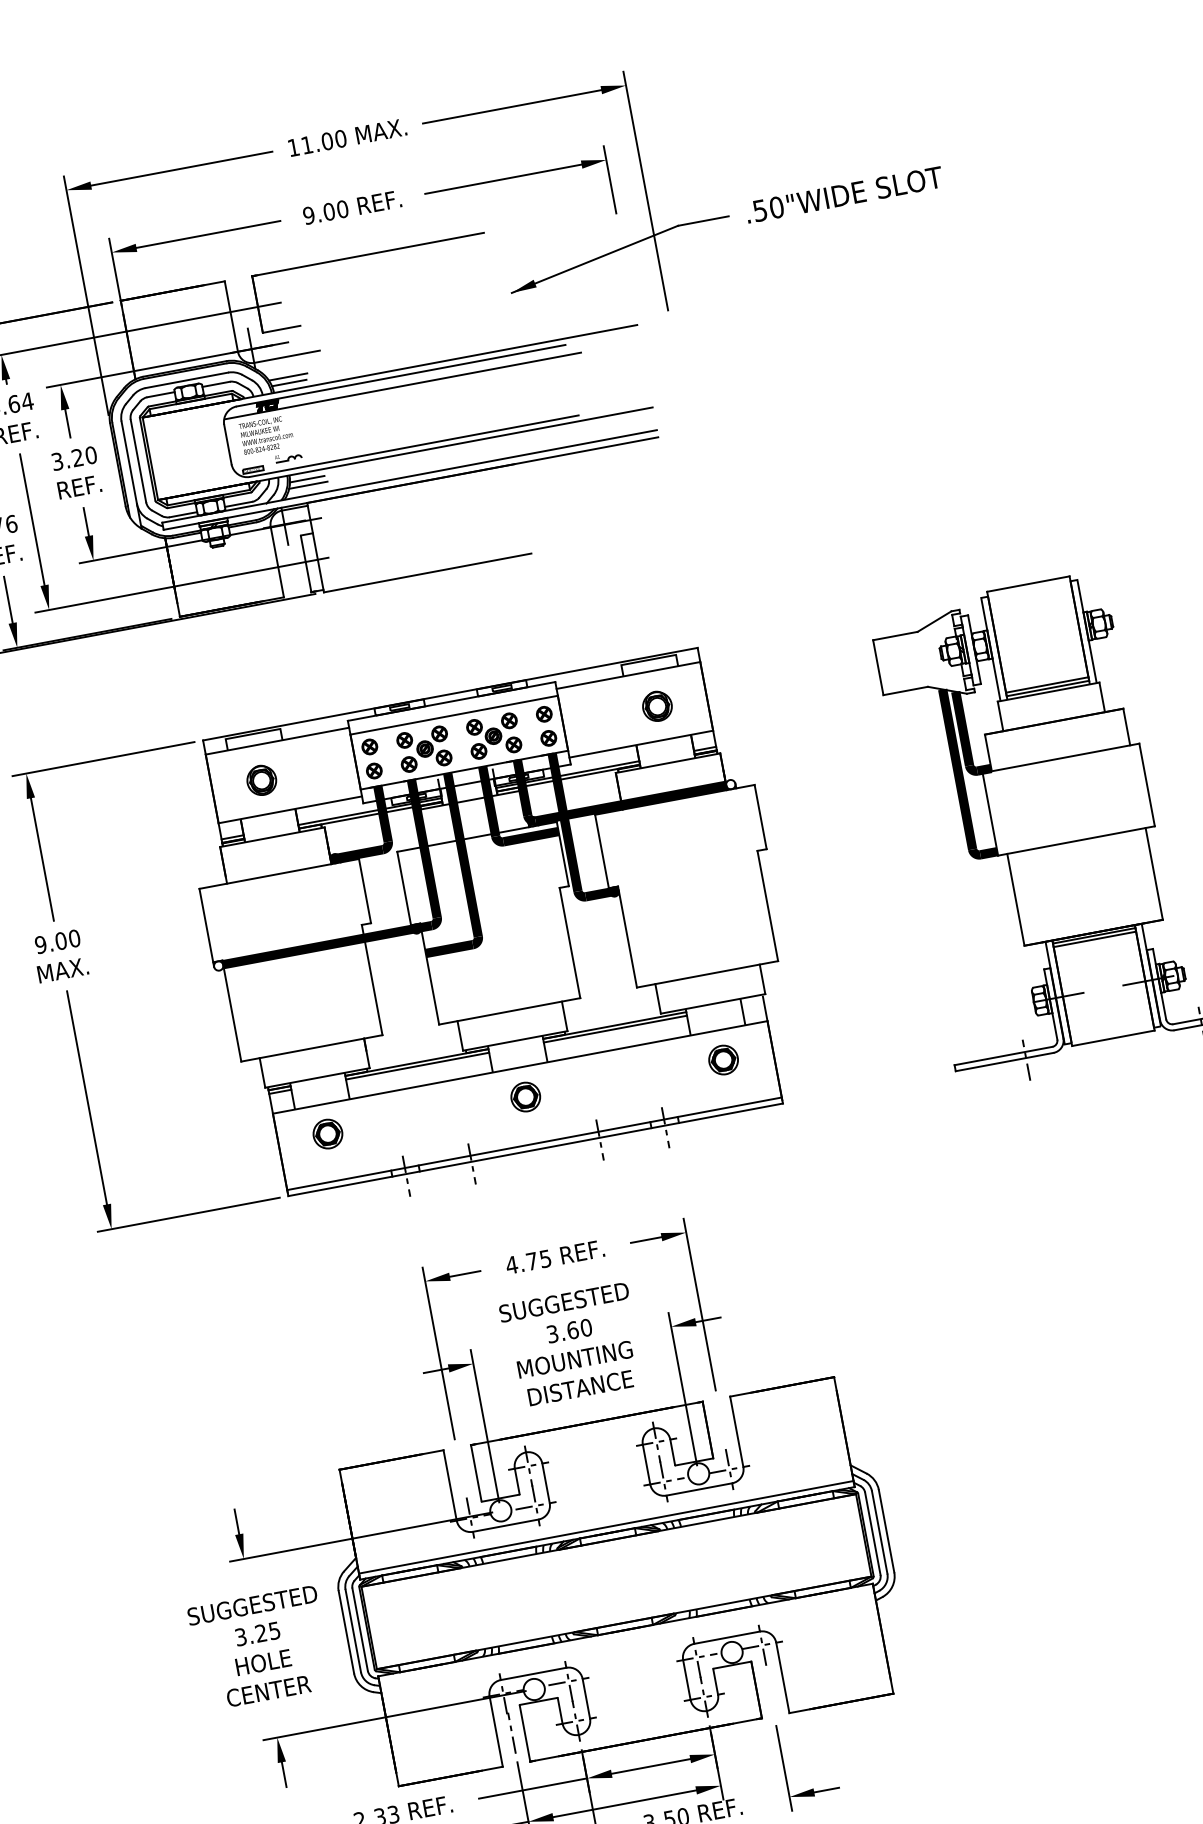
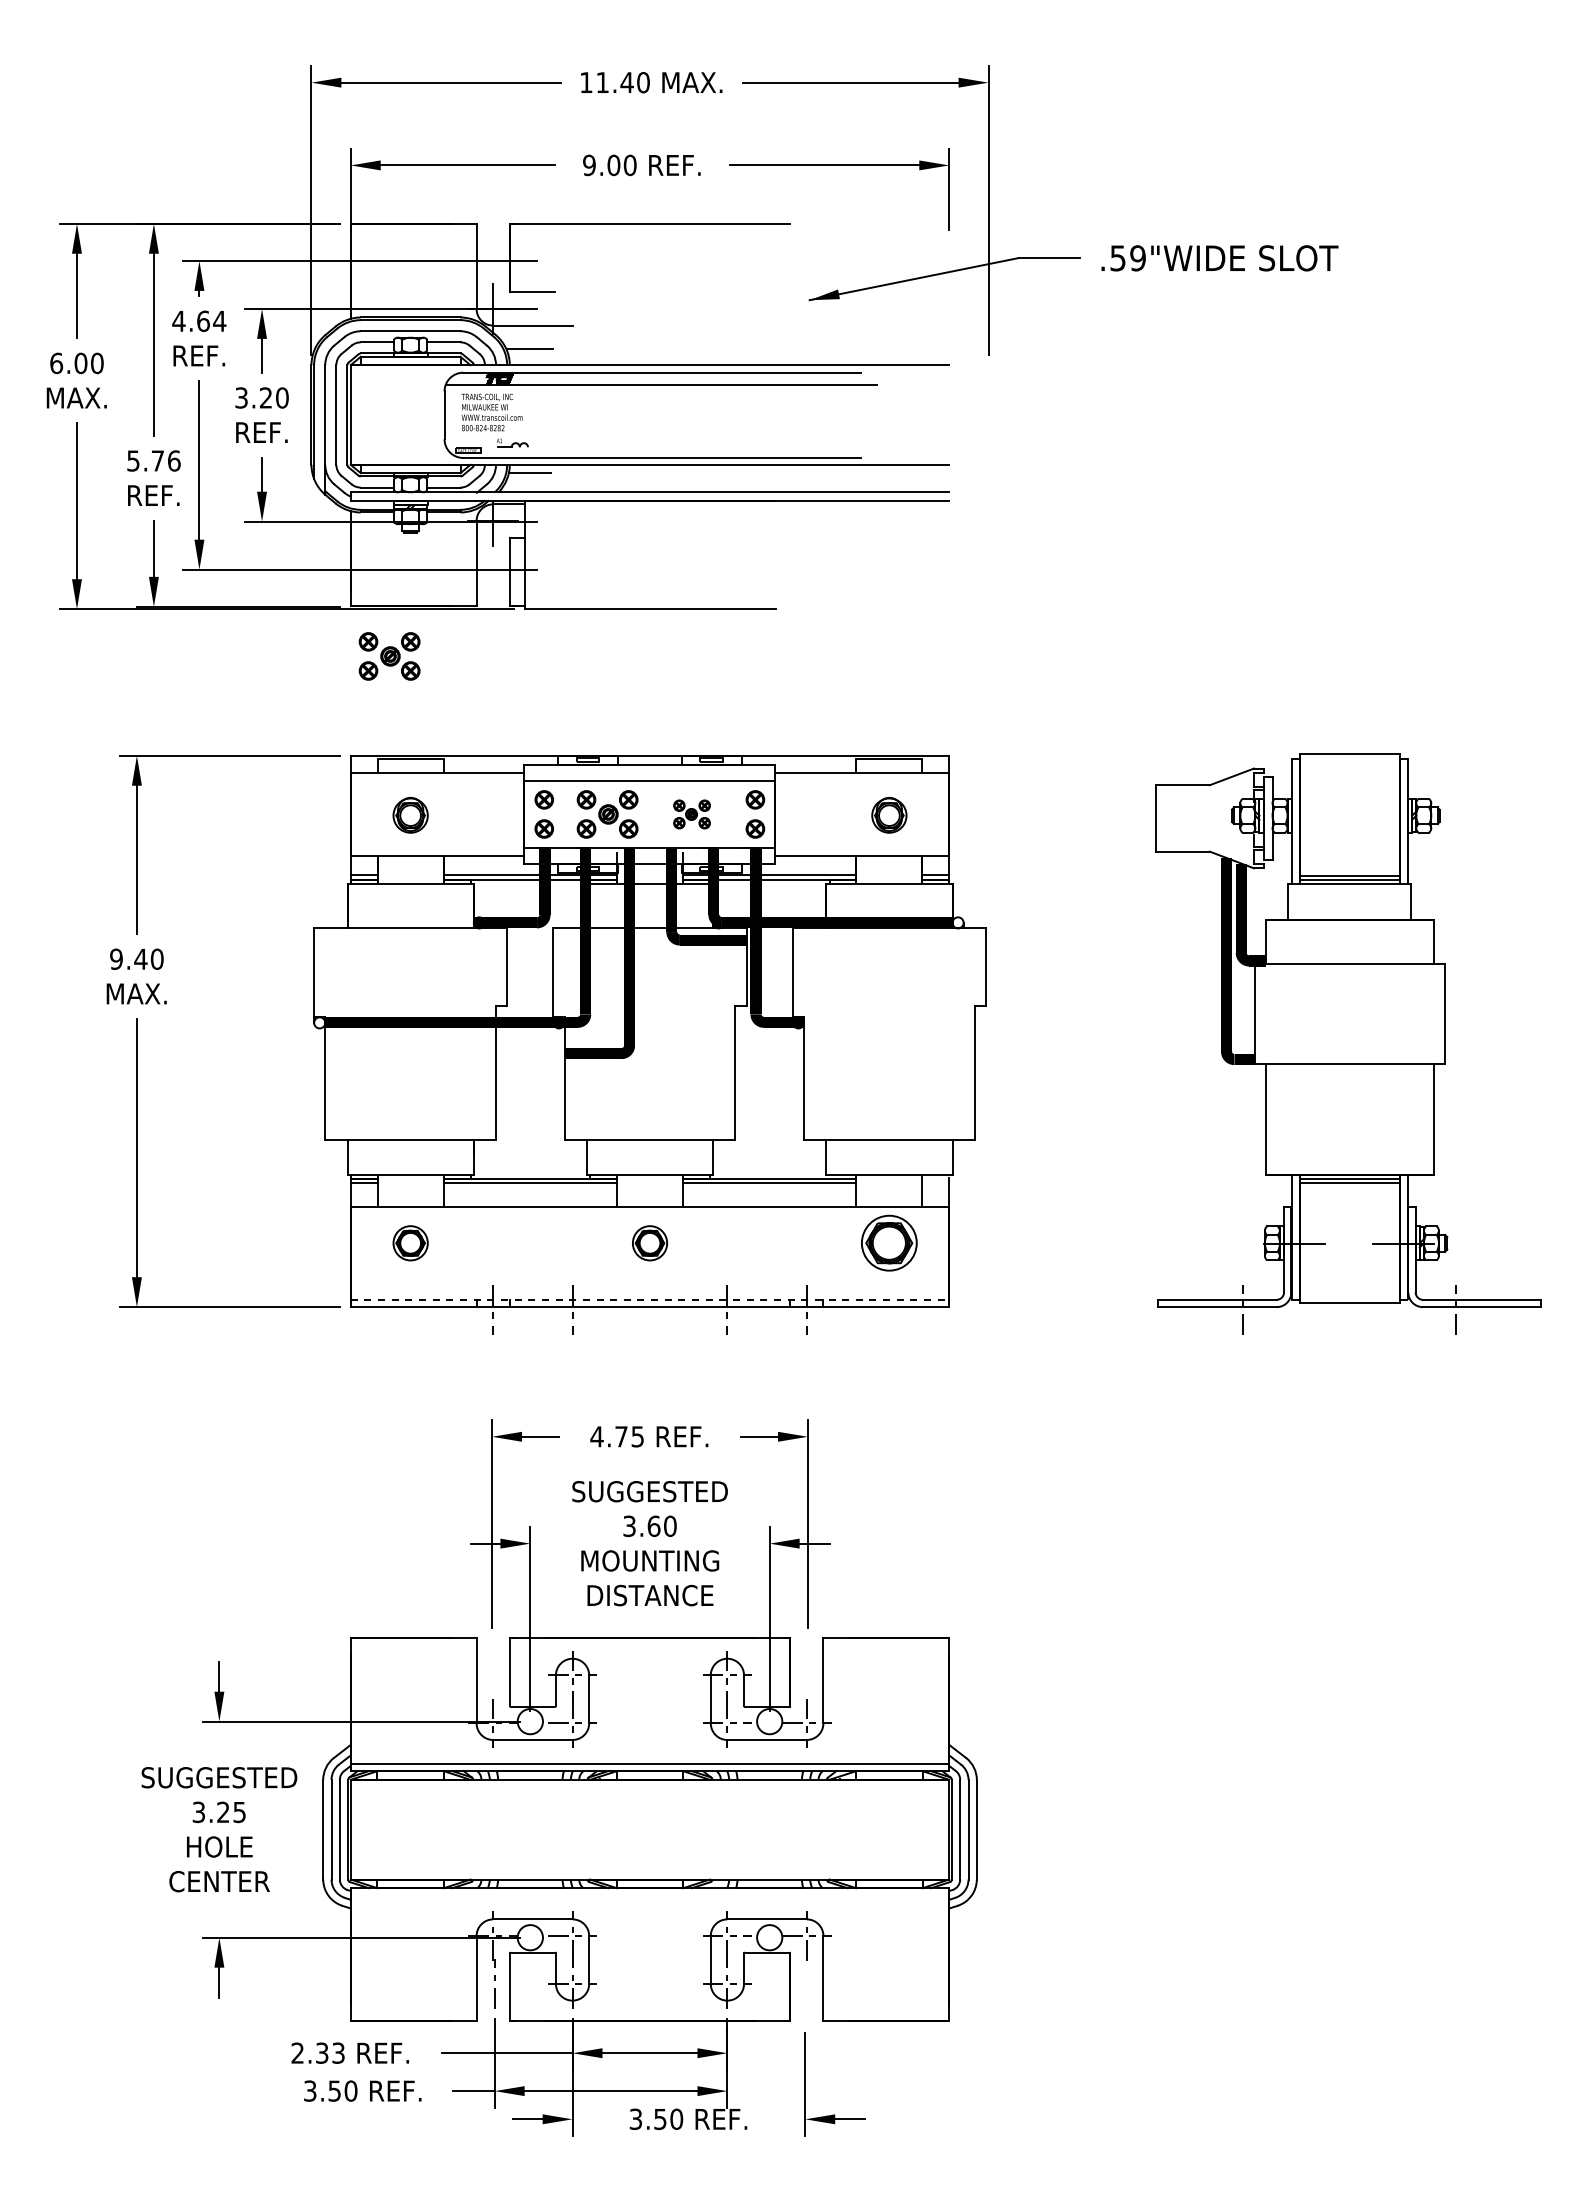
text: (326, 141) -> (626, 82), 11.00 -> 11.40
text: (776, 207) -> (1137, 258), .50"WIDE -> .59"WIDE
line: (289, 382) -> (529, 356), removed
line: (308, 485) -> (529, 480), removed
part: (219, 652) -> (389, 656), added
part: (493, 736) -> (691, 814), size x0.6
text: (60, 940) -> (140, 958), 9.00 -> 9.40
part: (723, 1060) -> (889, 1243), size x1.6
line: (534, 1143) -> (650, 1299), solid -> dashed

